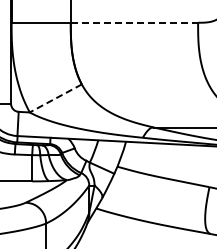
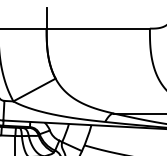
line: (134, 22) -> (98, 28), dashed -> solid
line: (55, 98) -> (34, 90), dashed -> solid

